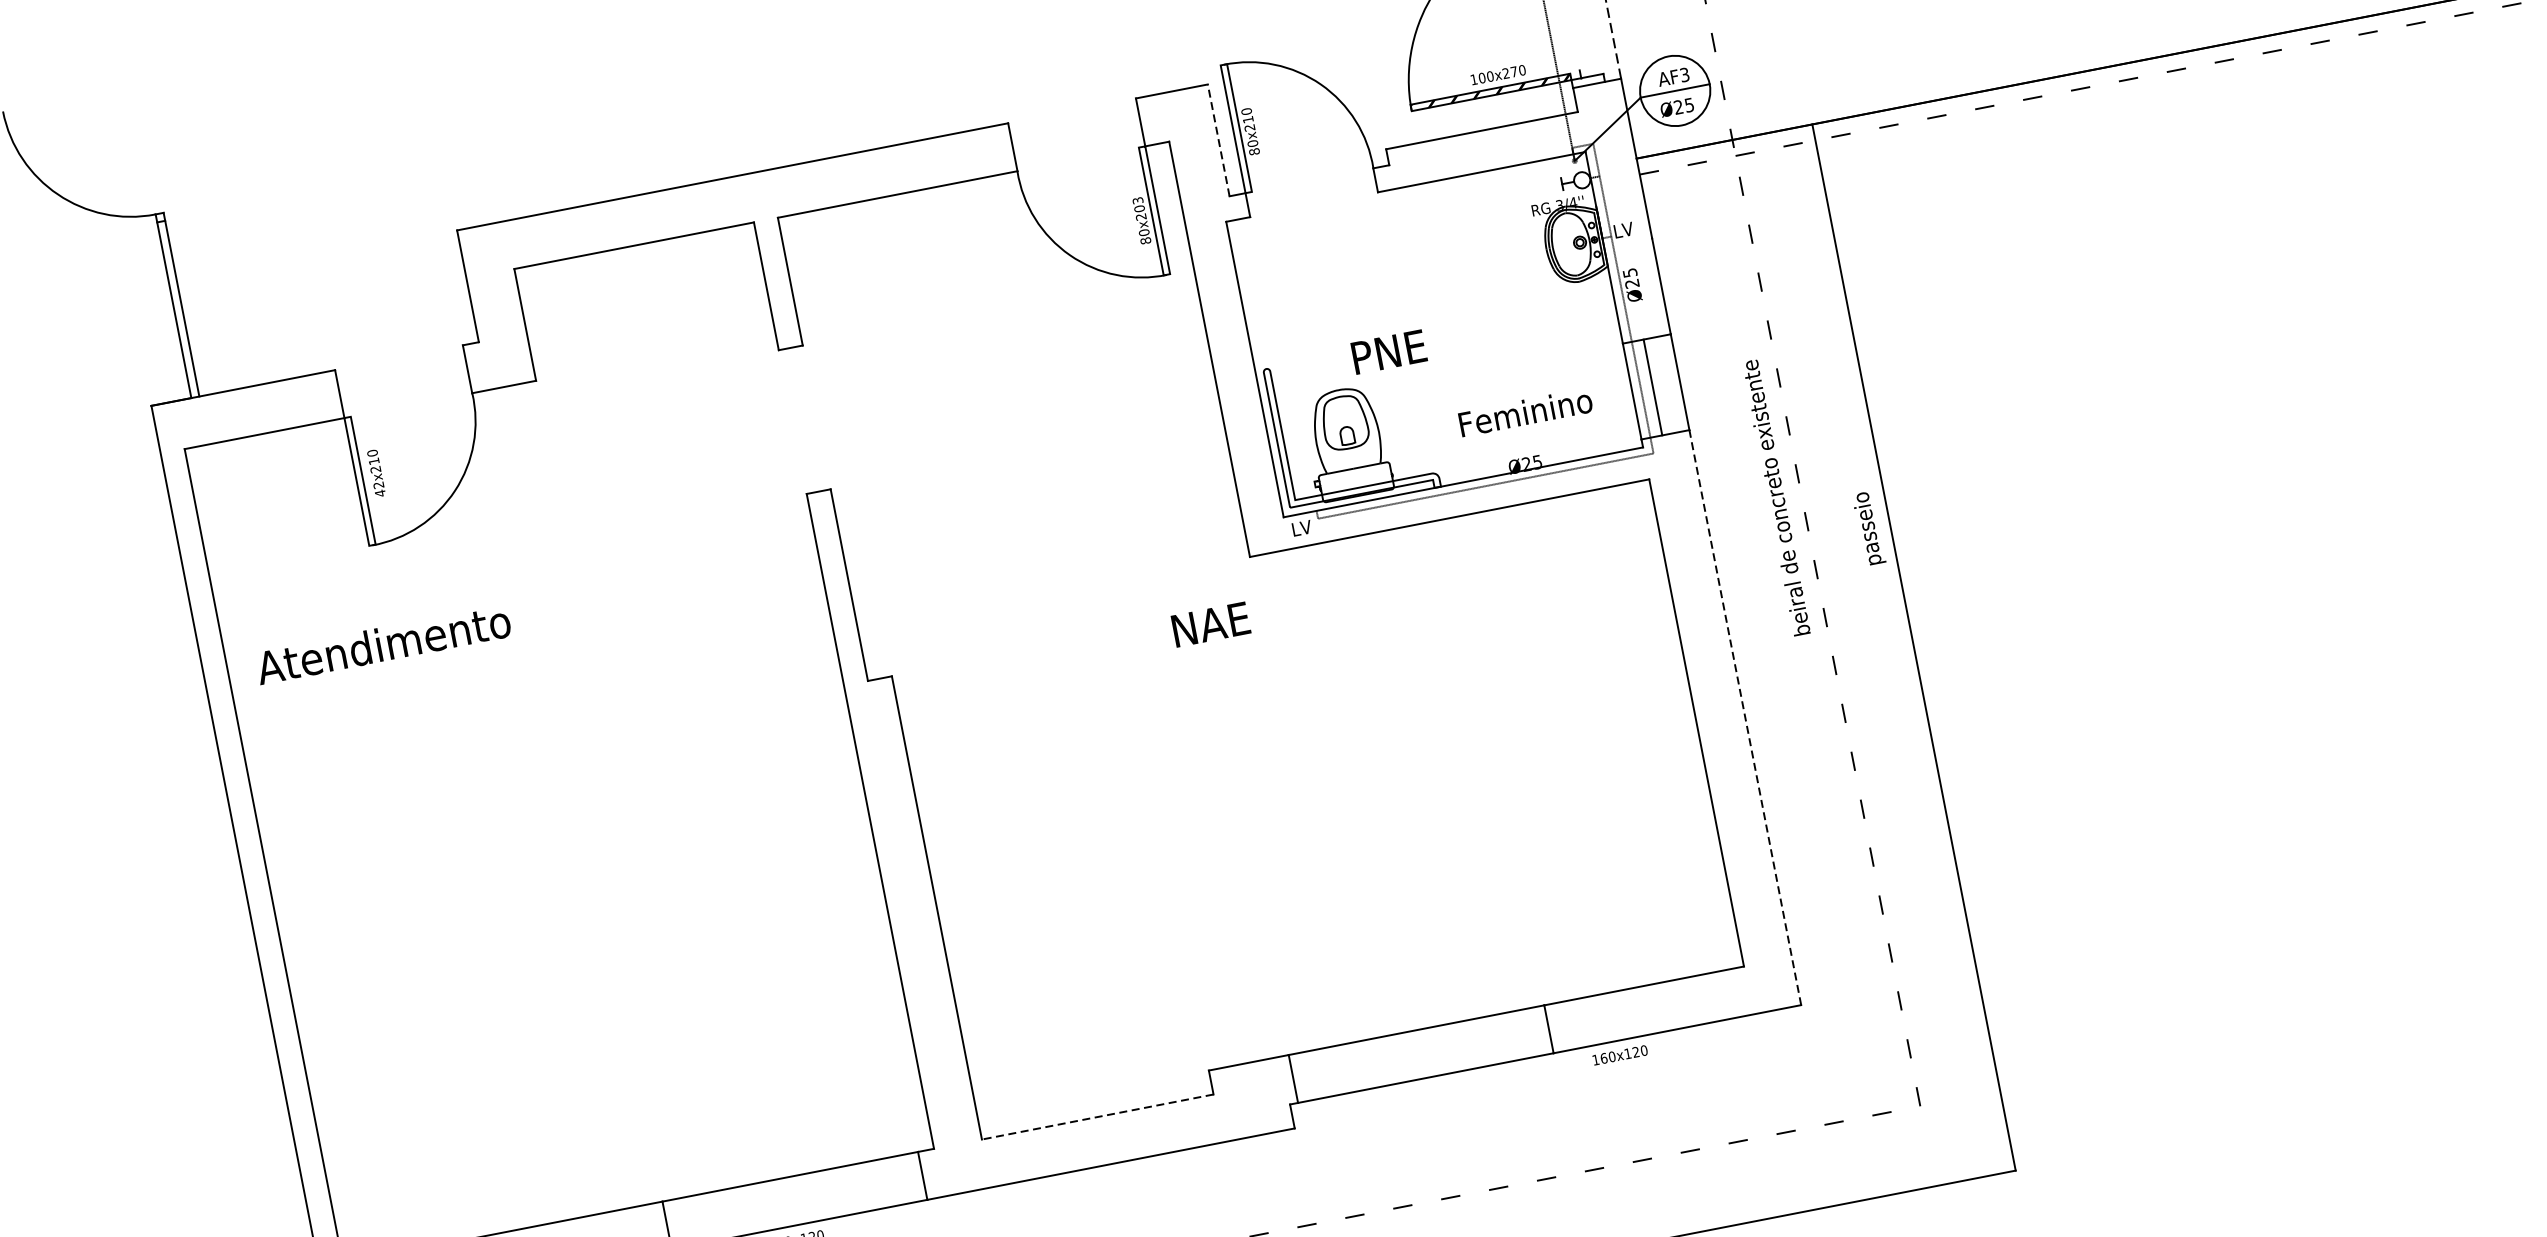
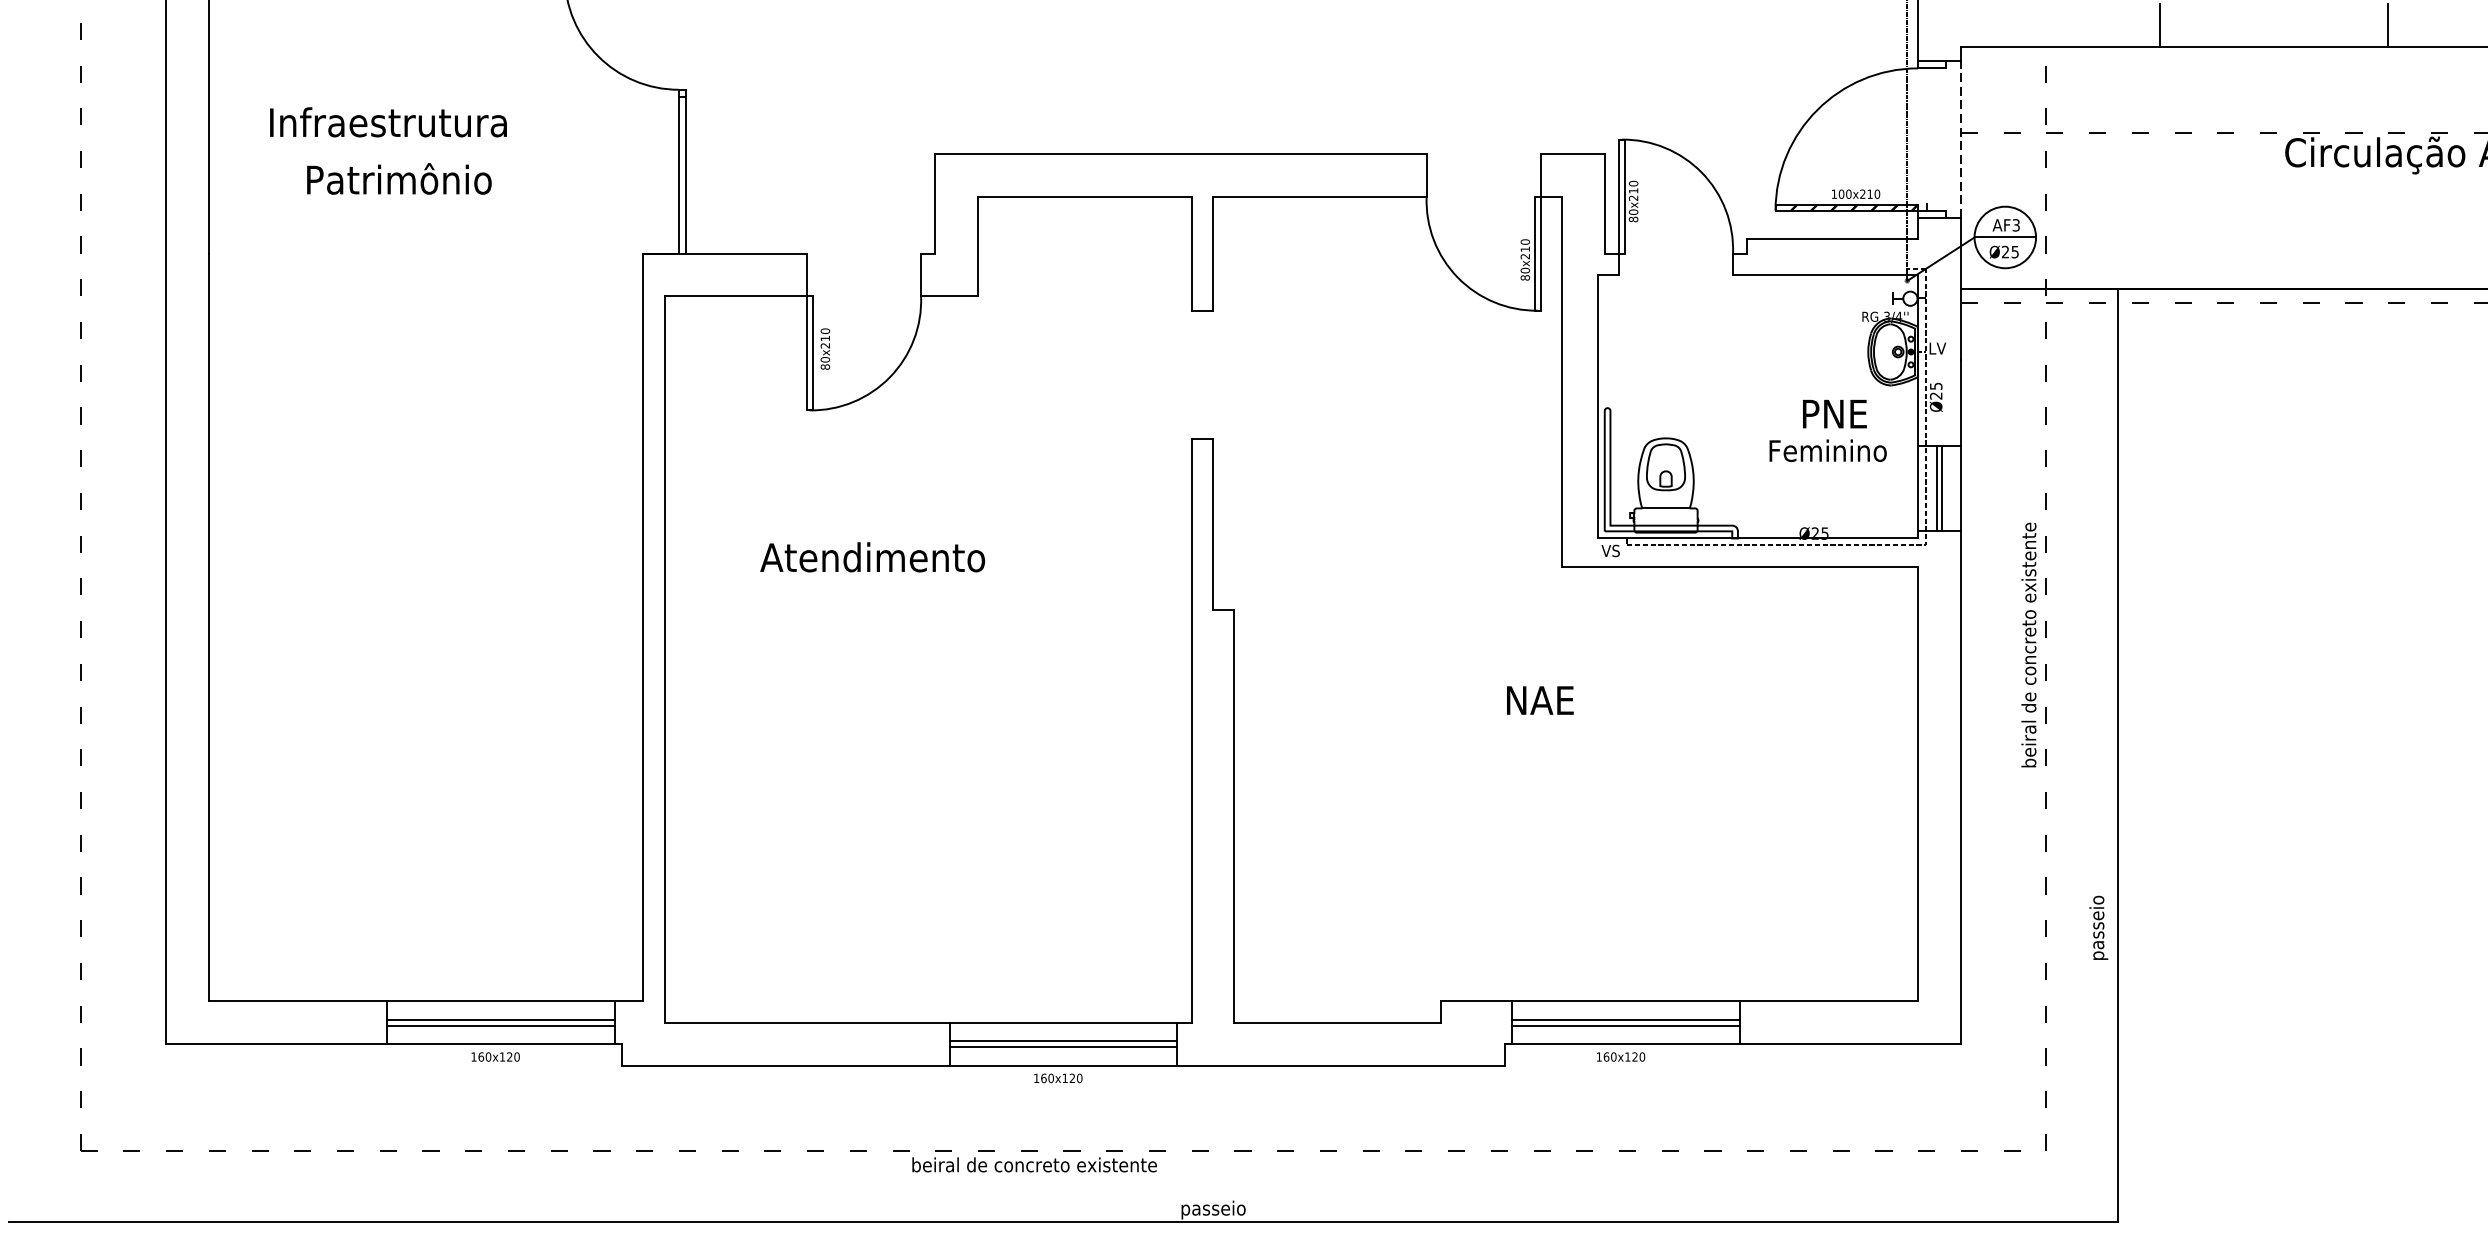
text: (1513, 71) -> (1869, 193), 100x270 -> 100x210
line: (1218, 140) -> (1604, 203), dashed -> solid
text: (1138, 204) -> (1525, 245), 80x203 -> 80x210
text: (1388, 351) -> (1834, 413), moved
line: (1659, 386) -> (1942, 488), added
text: (1524, 412) -> (1827, 450), moved
text: (379, 489) -> (825, 363), 42x210 -> 80x210
text: (1775, 497) -> (2028, 644), moved
text: (1300, 527) -> (1610, 550), LV -> VS
text: (1868, 528) -> (2098, 927), moved
text: (1211, 624) -> (1540, 700), moved
text: (383, 644) -> (872, 557), moved
line: (1744, 717) -> (1960, 787), dashed -> solid
line: (1420, 1050) -> (1626, 1019), added
text: (1620, 1054) -> (1621, 1056), moved
line: (1422, 1057) -> (1626, 1025), added
line: (1097, 1116) -> (1337, 1022), dashed -> solid
line: (794, 1197) -> (1063, 1041), added
line: (795, 1203) -> (1063, 1046), added

